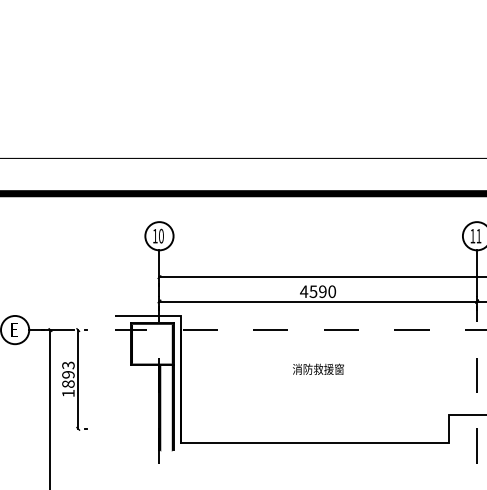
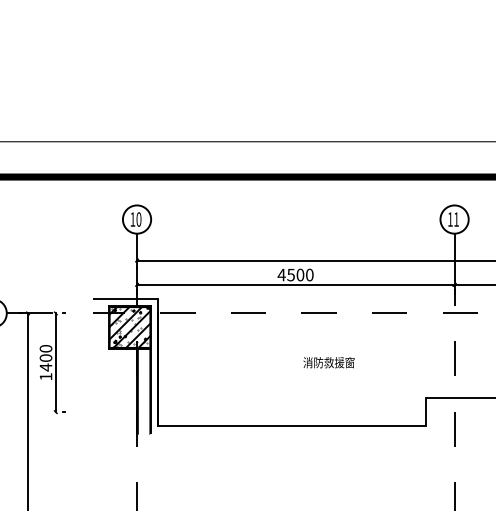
text: (322, 291) -> (300, 274), 4590 -> 4500
hatch: (151, 344) -> (129, 327), added
text: (317, 369) -> (328, 362), moved
text: (67, 375) -> (45, 358), 1893 -> 1400

